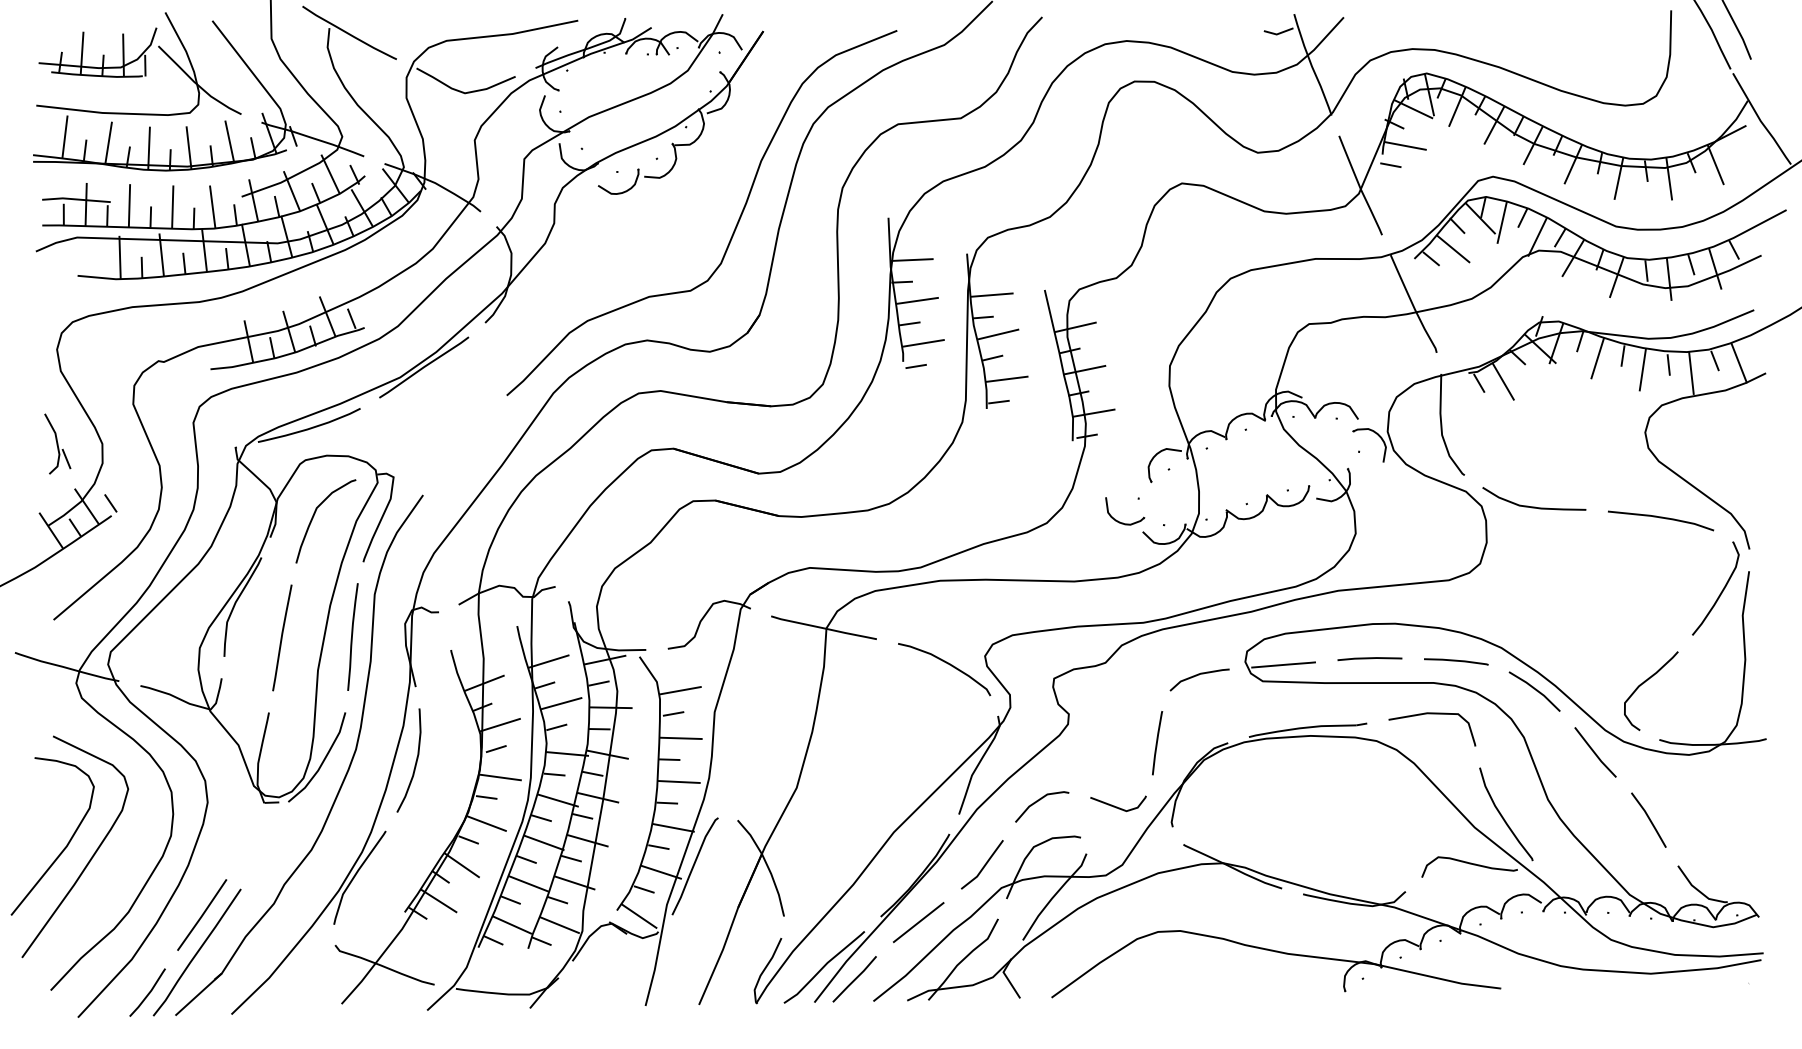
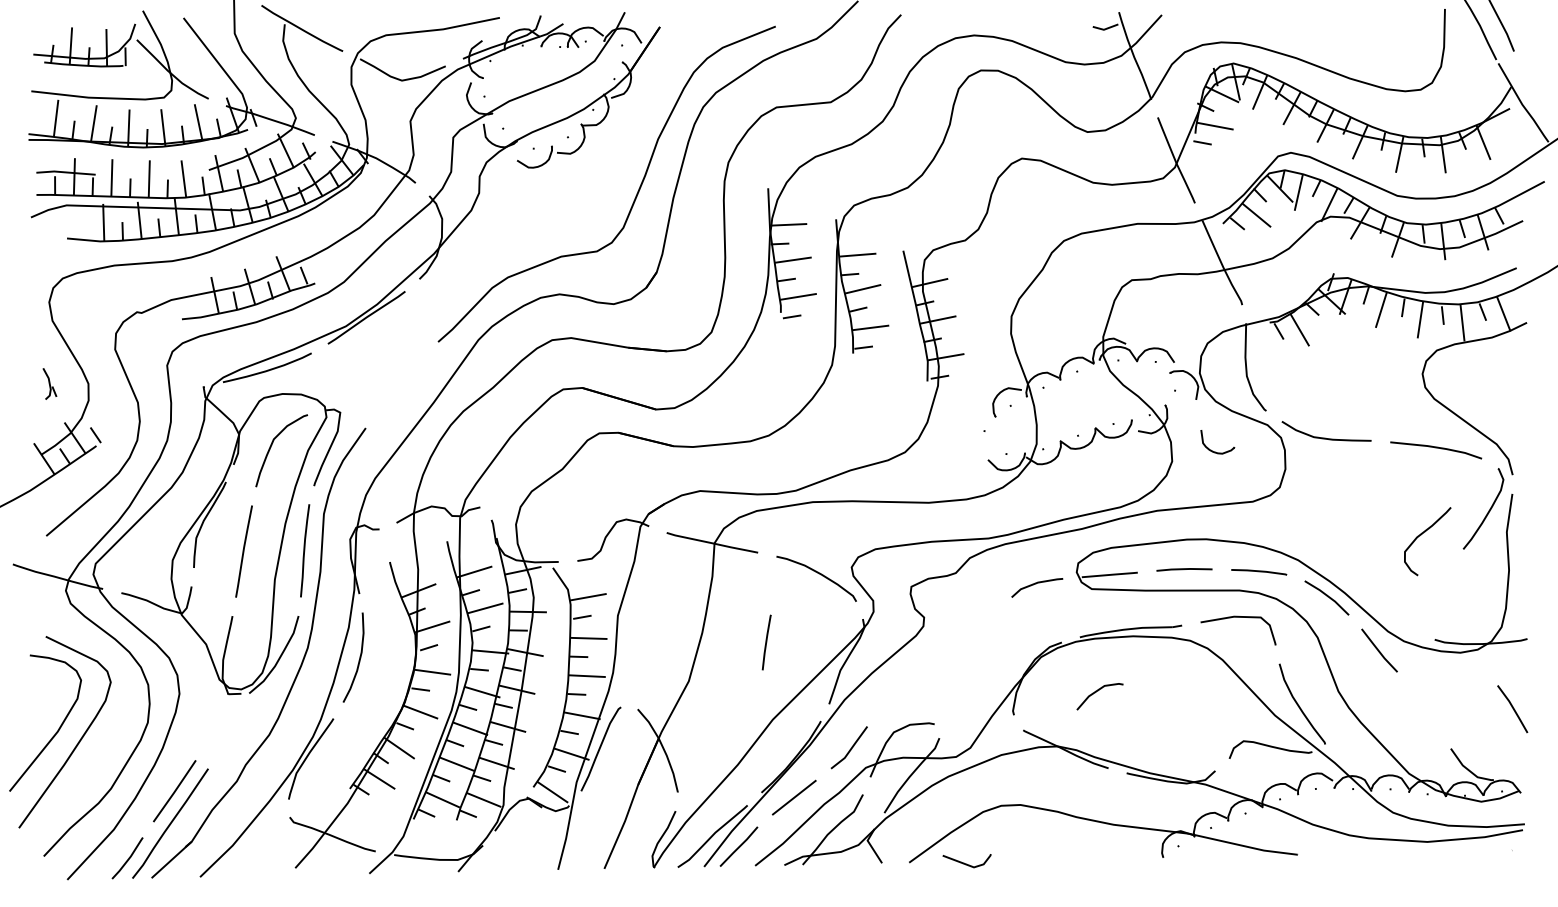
part: (57, 443) -> (49, 383), size x0.6
part: (1117, 519) -> (1211, 449), moved
curve: (1644, 684) -> (1421, 535), moved
line: (1157, 743) -> (766, 642), moved
line: (1038, 802) -> (1096, 692), moved
line: (1117, 806) -> (966, 863), moved
line: (1648, 819) -> (1512, 708), moved

